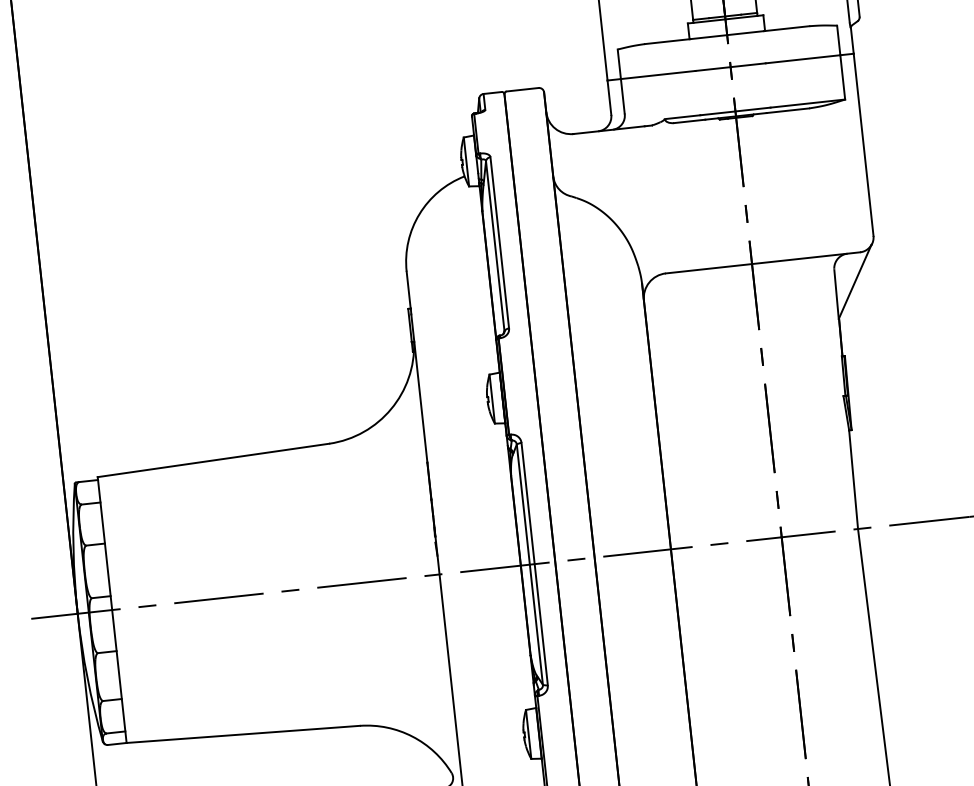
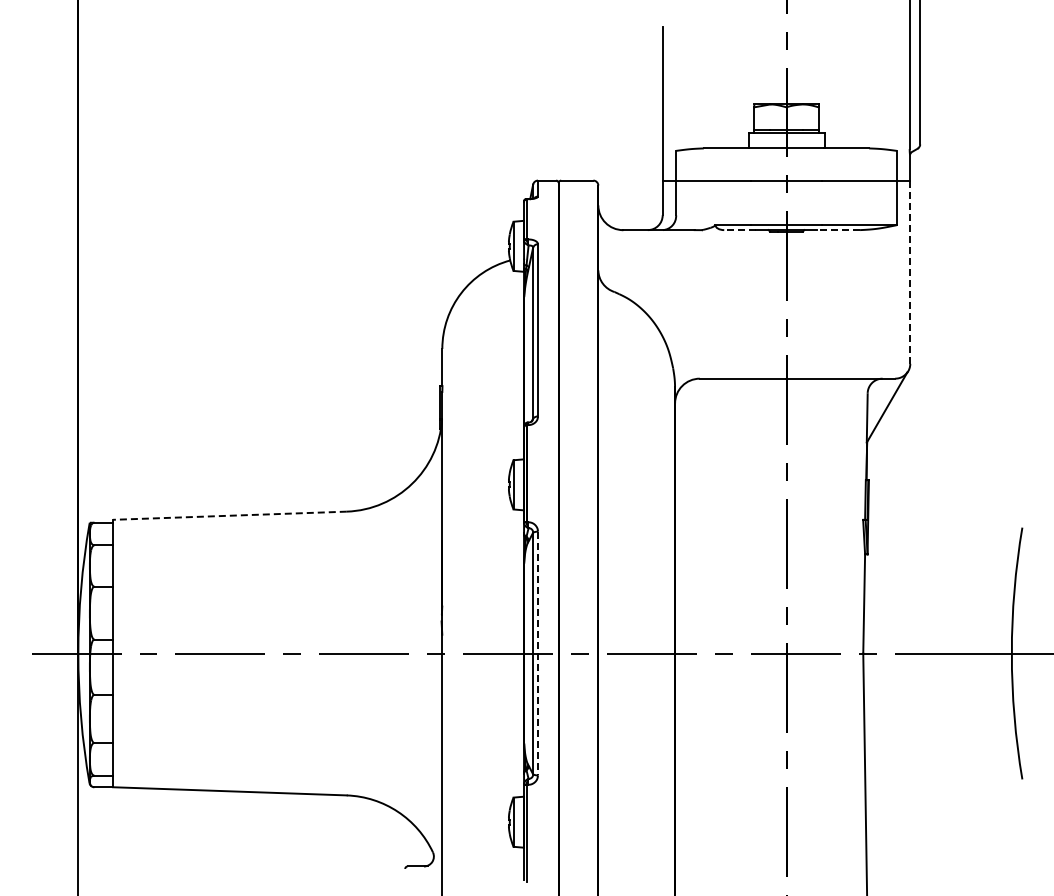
line: (787, 111) -> (838, 230), solid -> dashed
line: (689, 121) -> (739, 230), solid -> dashed
line: (863, 145) -> (910, 272), solid -> dashed
line: (213, 460) -> (229, 515), solid -> dashed
line: (535, 564) -> (538, 653), solid -> dashed

